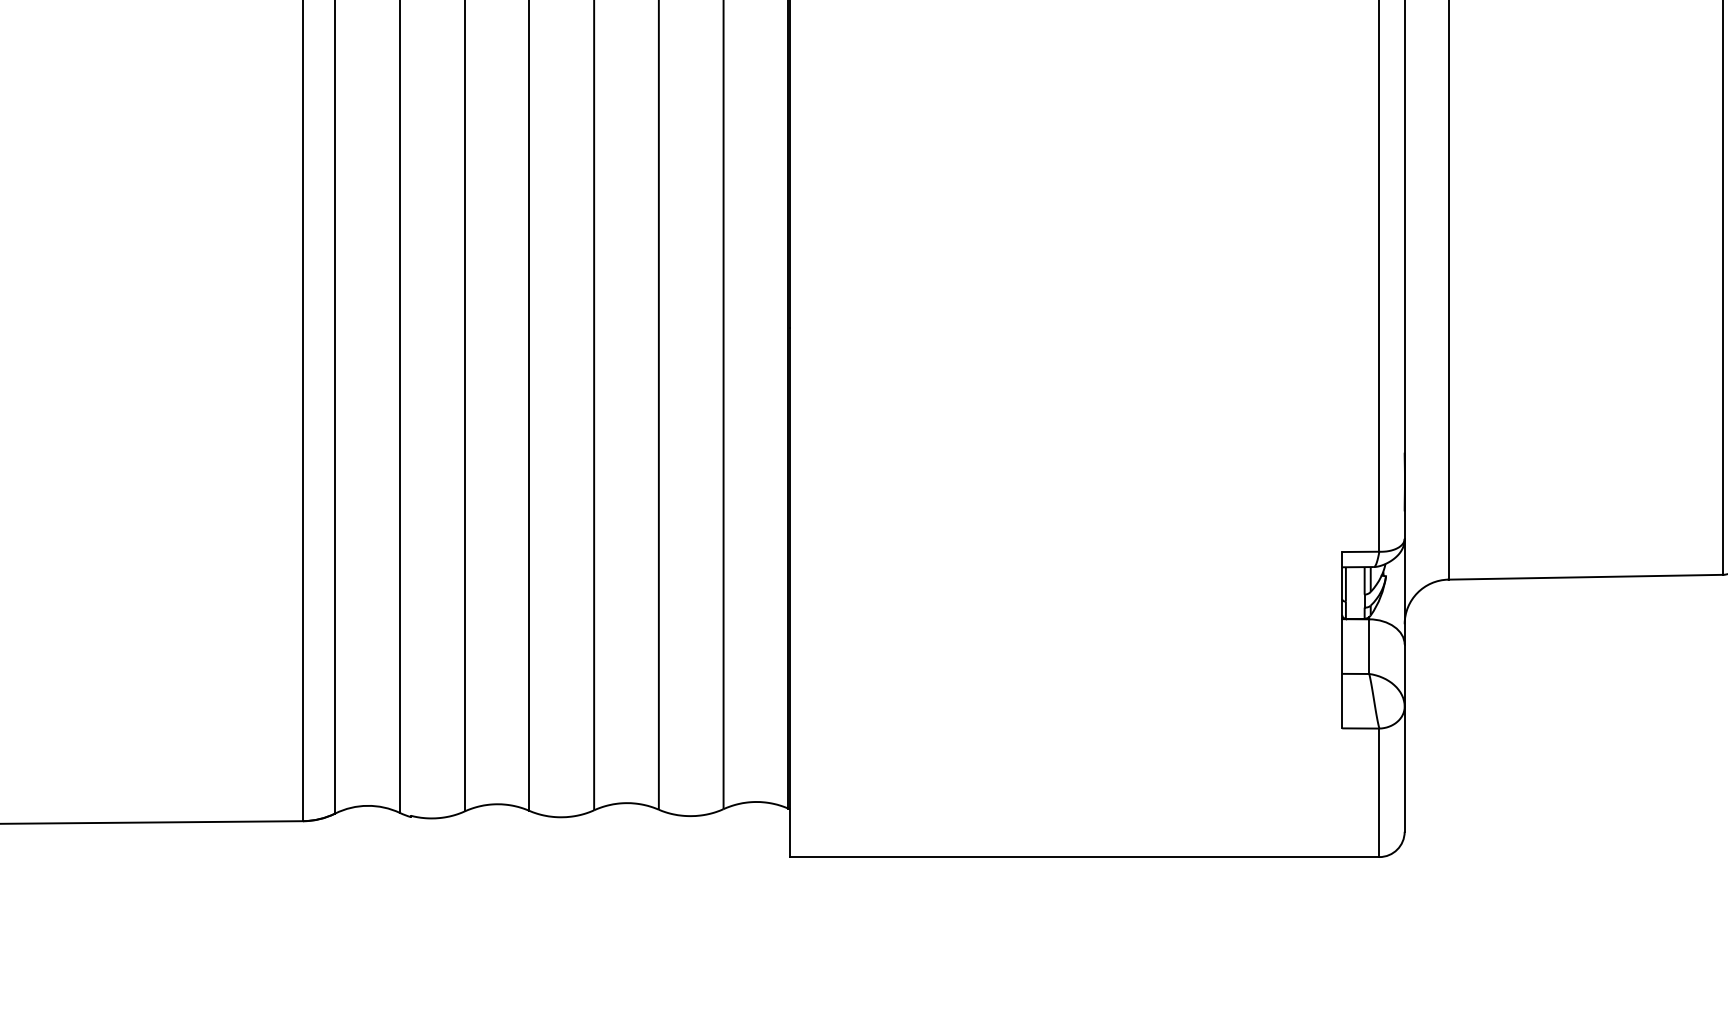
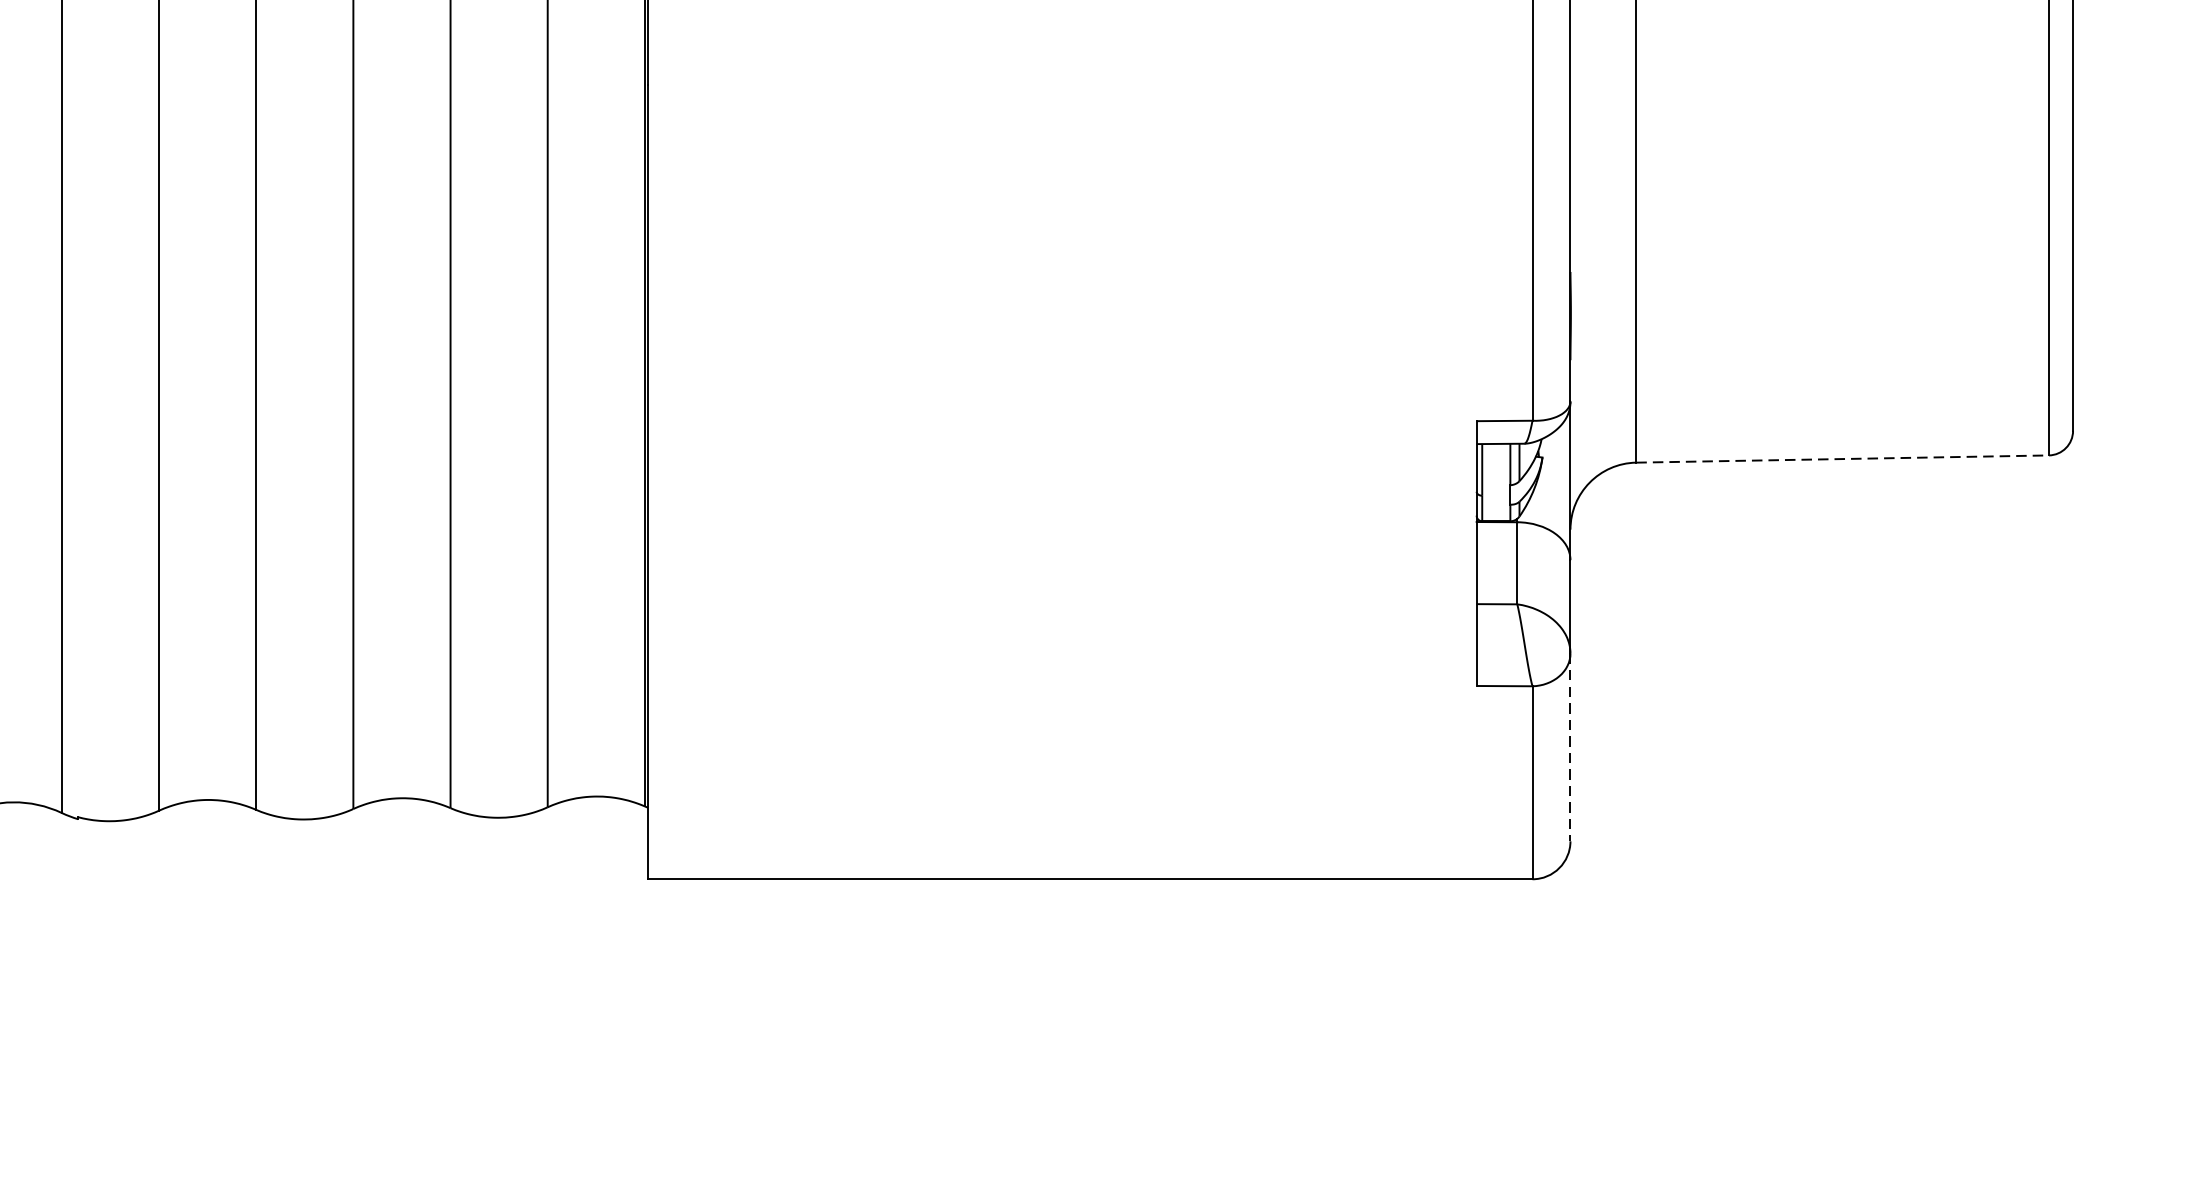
line: (1586, 577) -> (1843, 459), solid -> dashed
line: (1404, 769) -> (1570, 747), solid -> dashed

